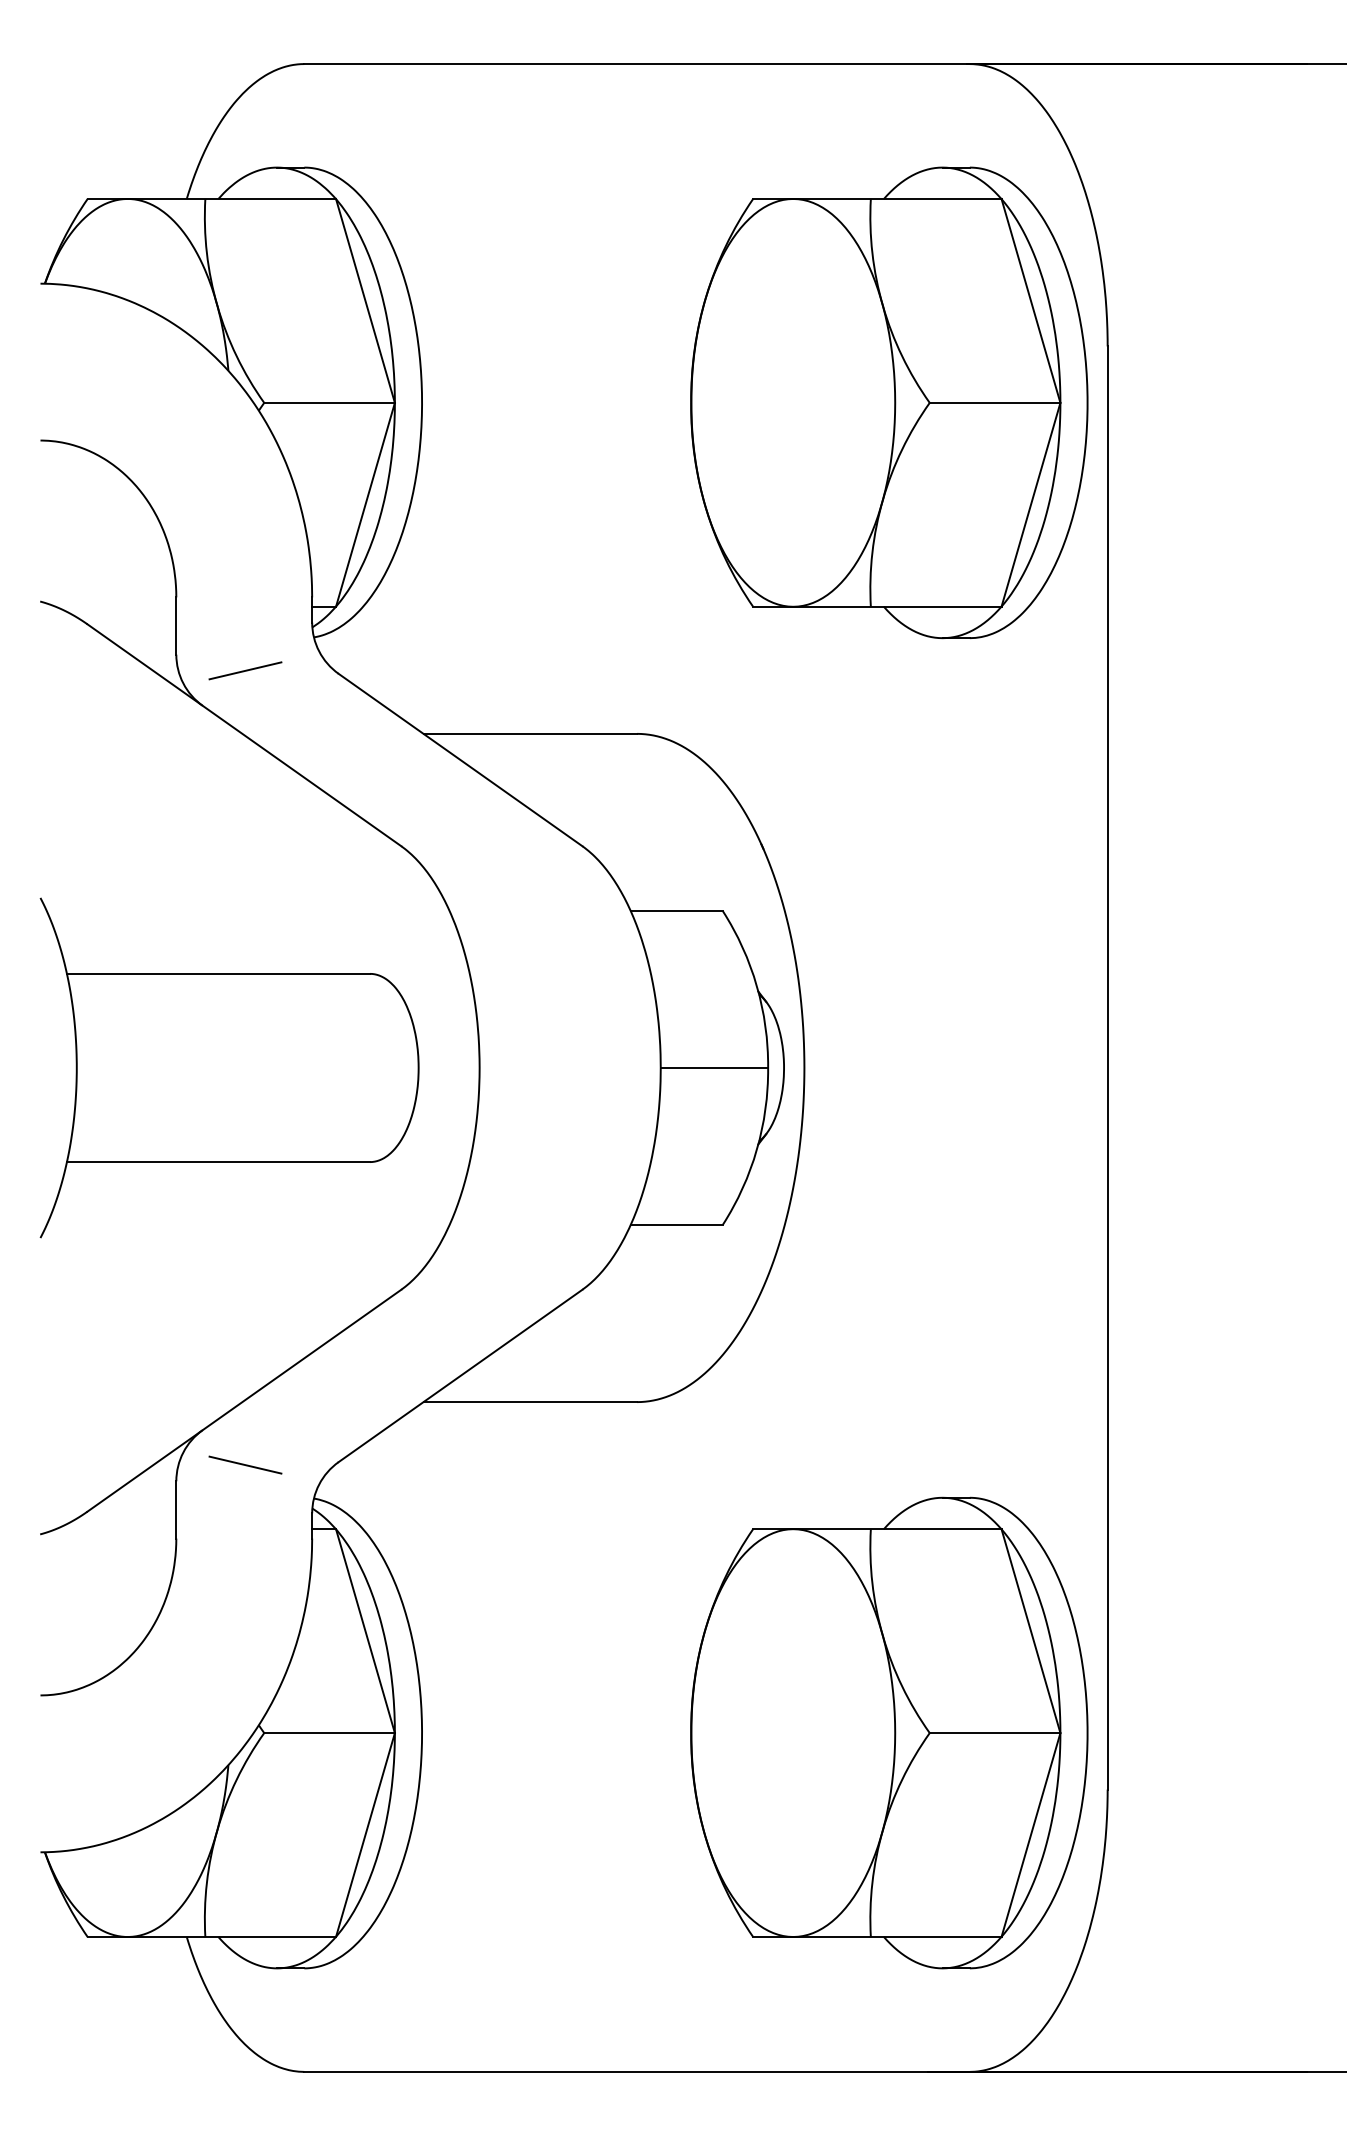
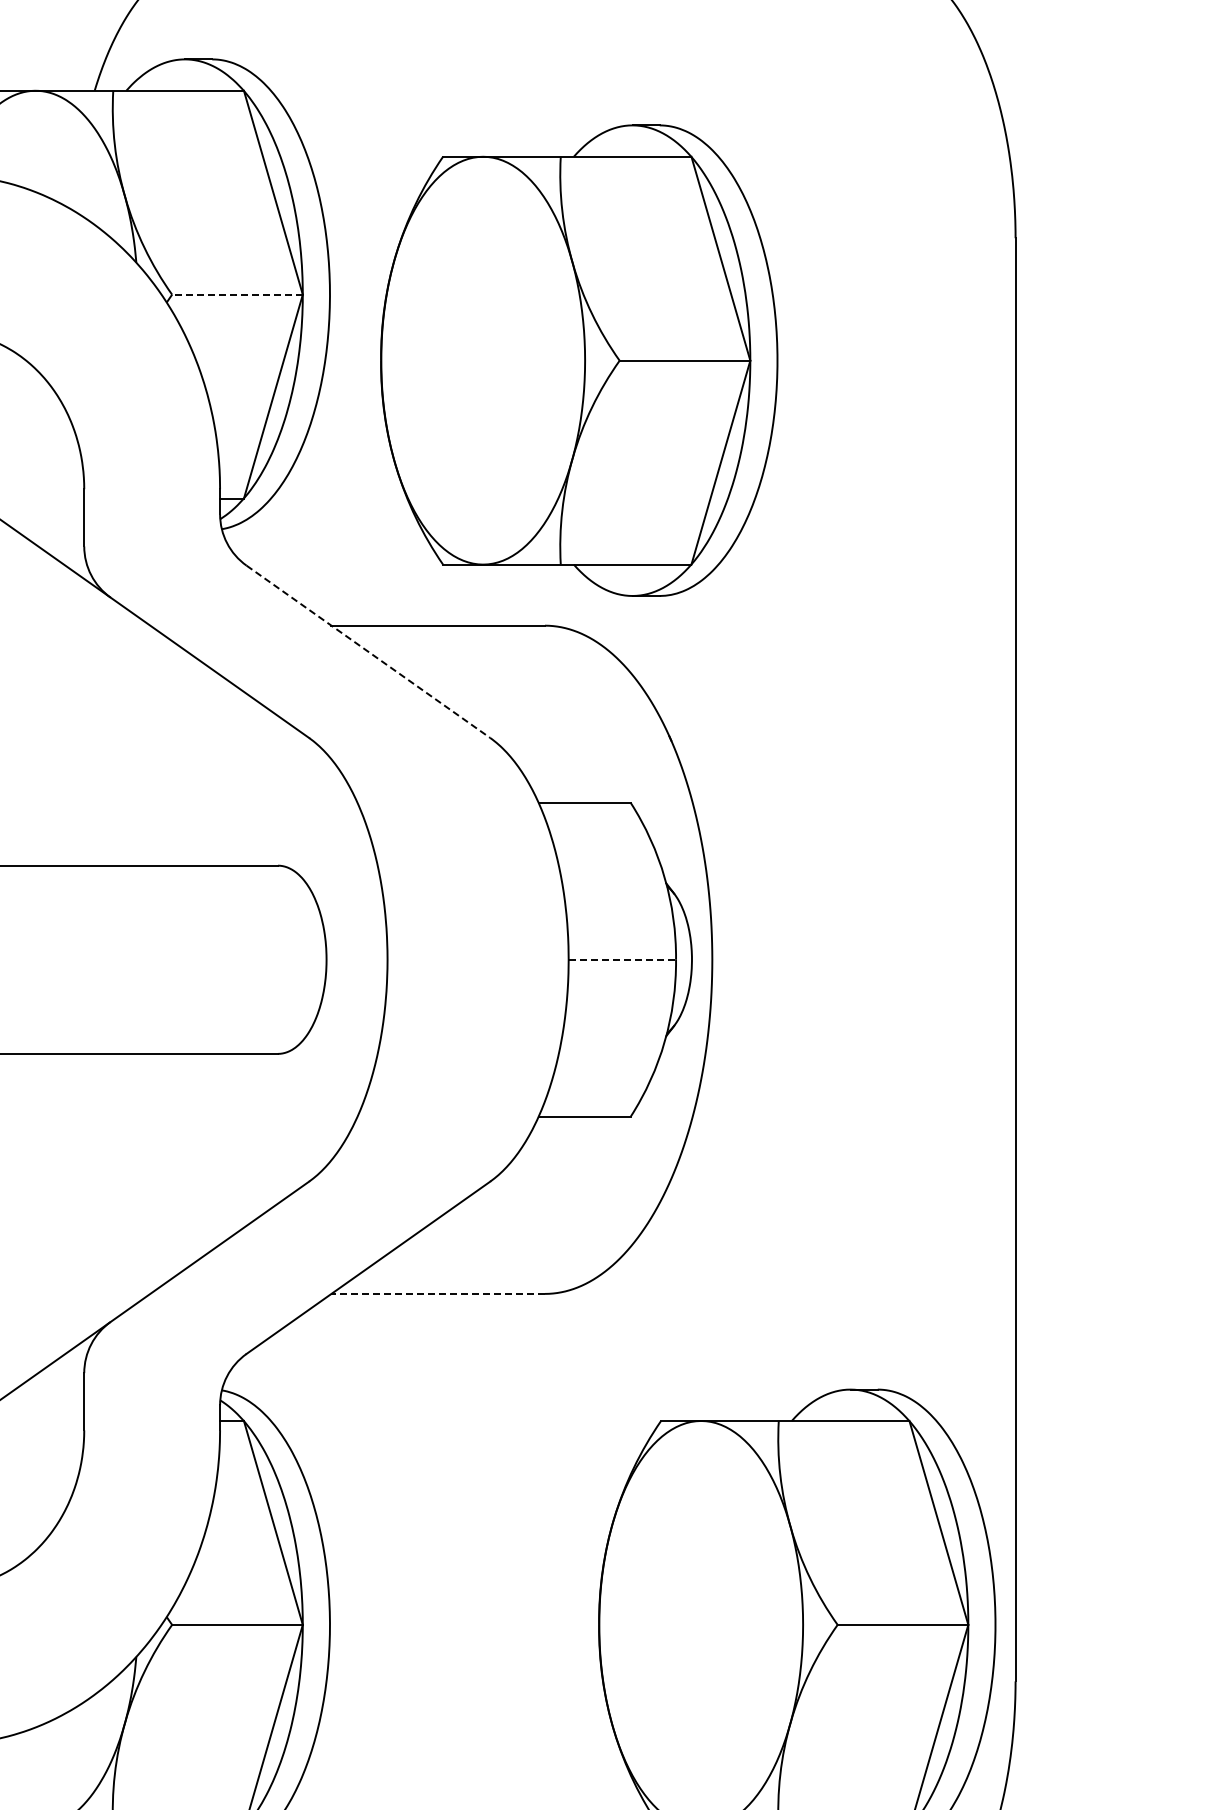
line: (329, 402) -> (237, 294), solid -> dashed
part: (889, 402) -> (579, 360), moved
line: (245, 670) -> (153, 562), removed
line: (460, 760) -> (368, 652), solid -> dashed
line: (714, 1067) -> (622, 959), solid -> dashed
line: (530, 1402) -> (438, 1294), solid -> dashed
line: (245, 1464) -> (153, 1356), removed

